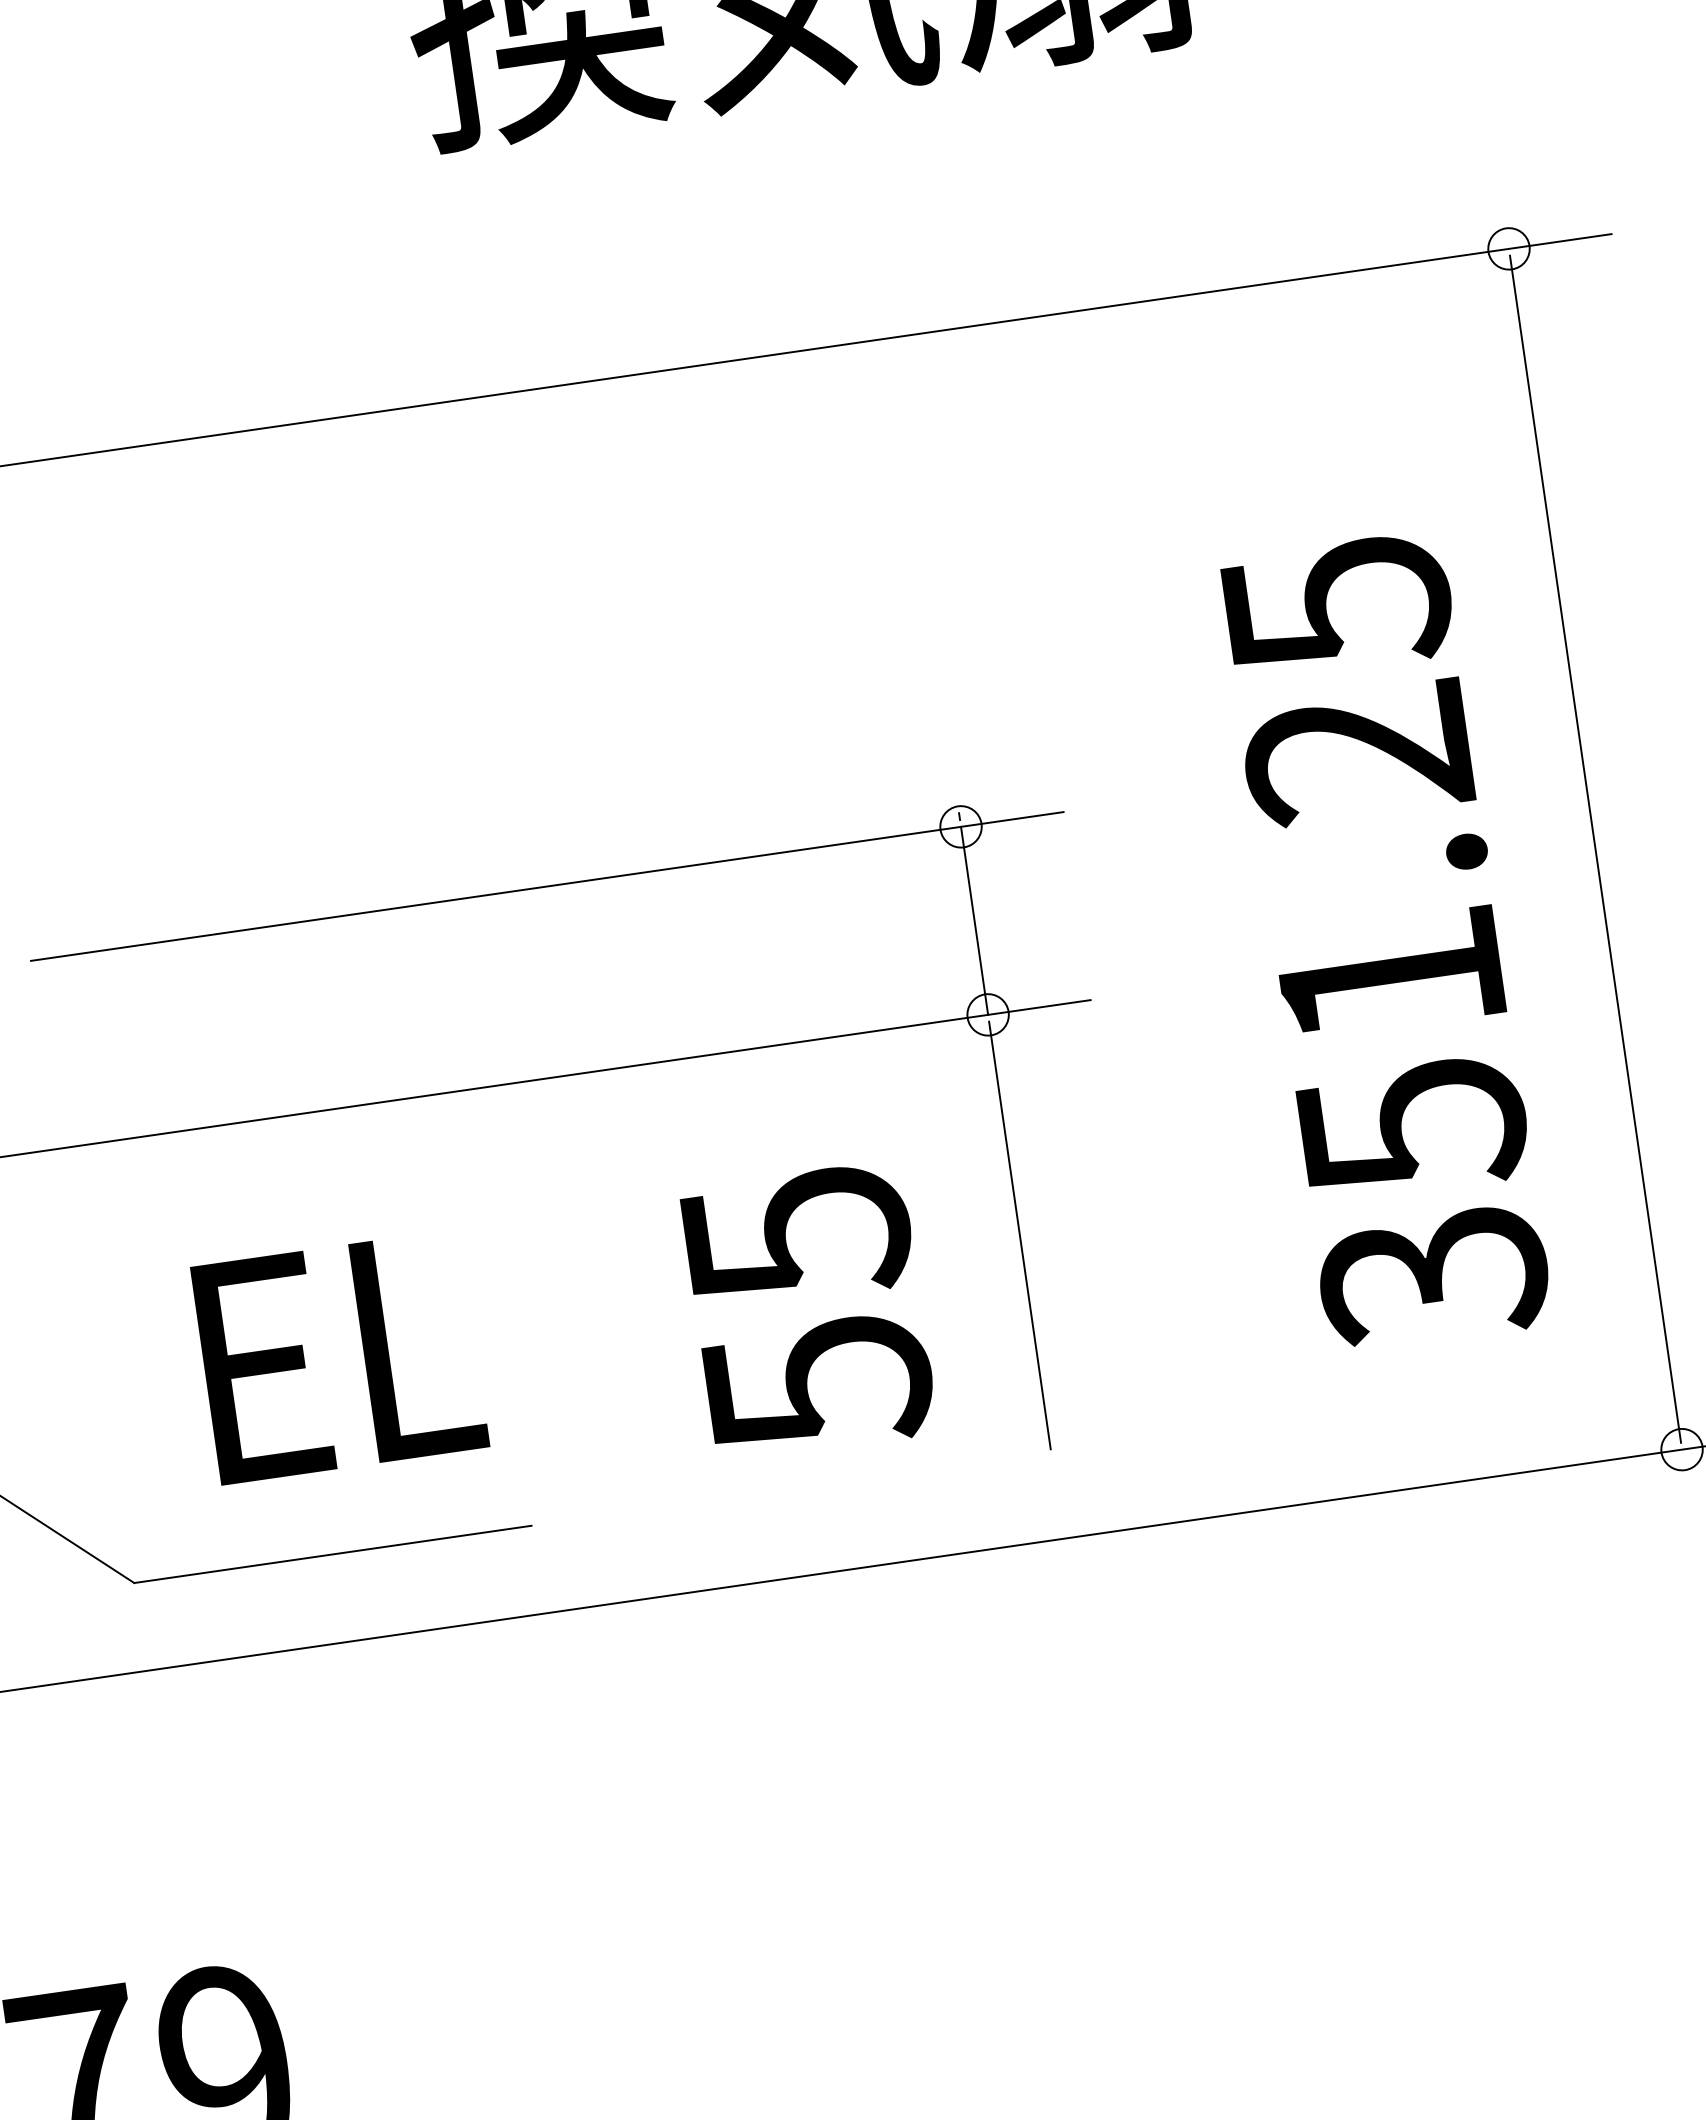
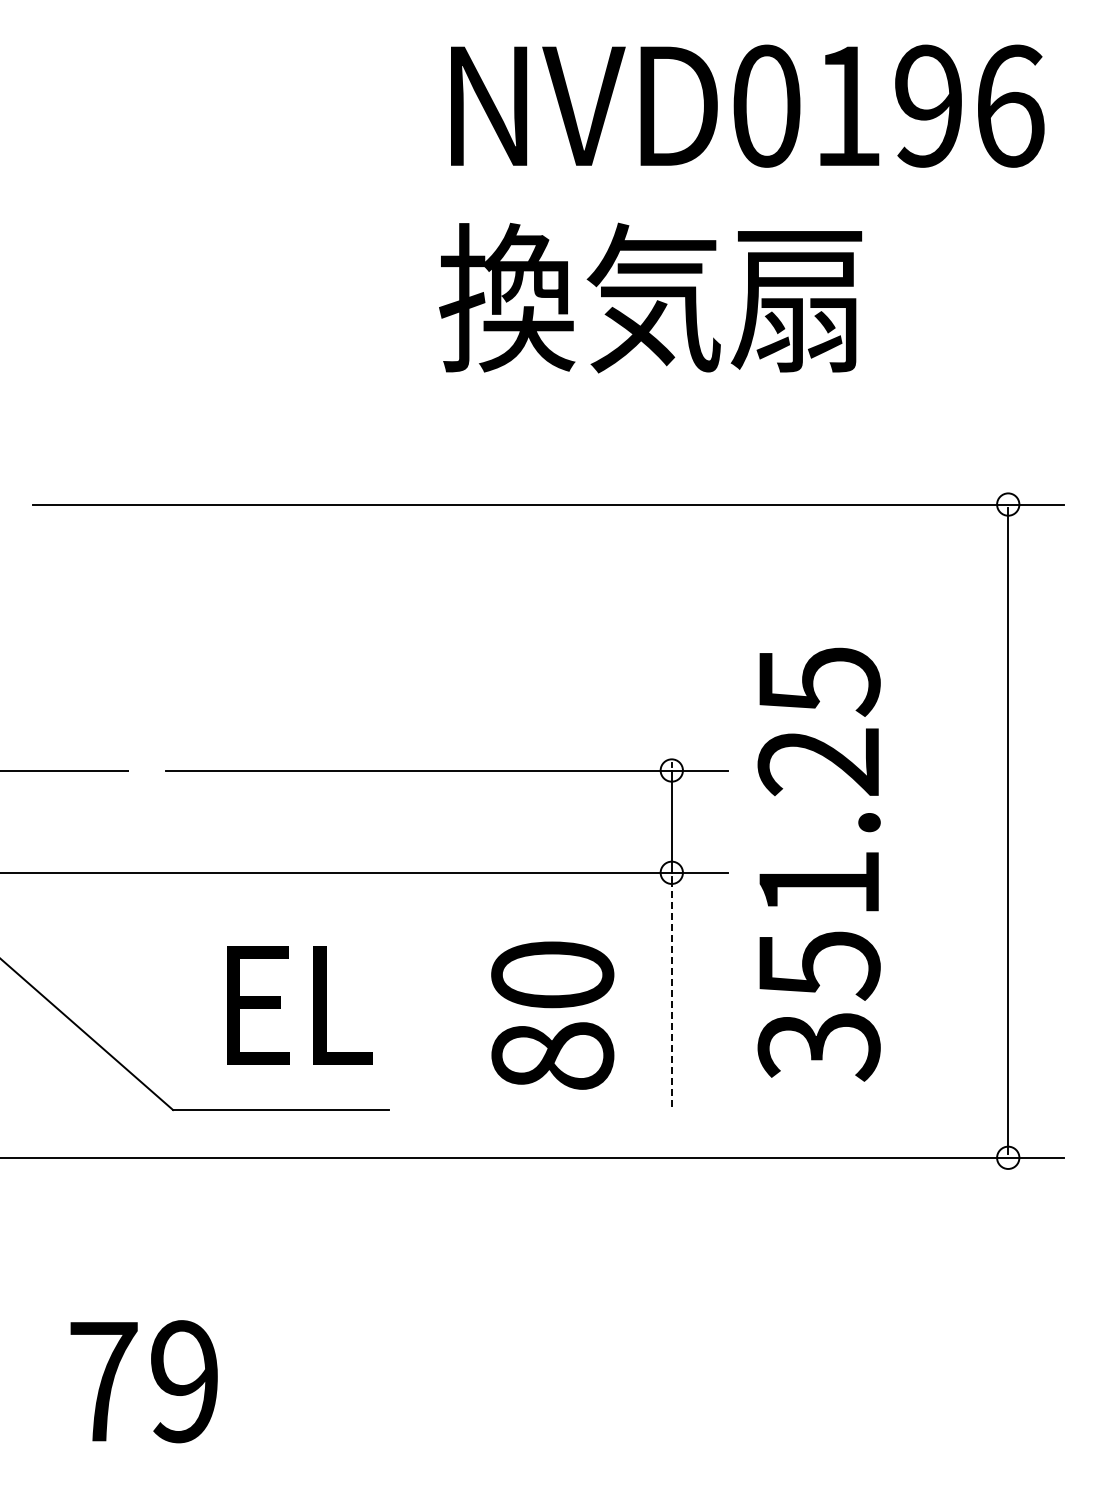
text: (1384, 942) -> (818, 864), moved
line: (1020, 1240) -> (671, 995), solid -> dashed
text: (806, 1310) -> (552, 1016), 55 -> 80

